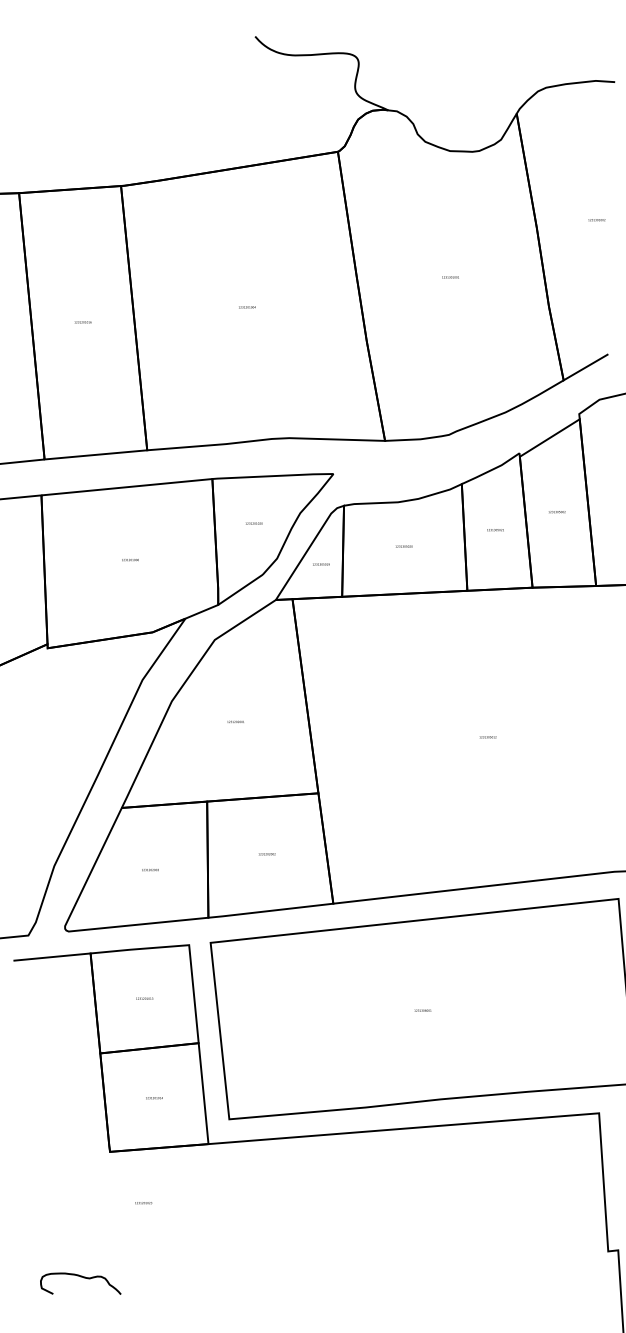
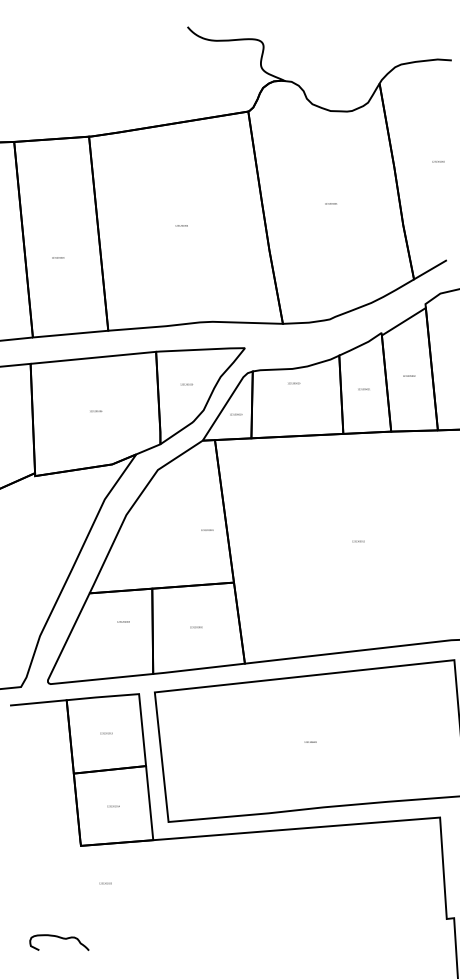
text: (83, 321) -> (58, 257), moved
text: (404, 546) -> (294, 383), moved
text: (236, 720) -> (207, 529), moved
text: (150, 869) -> (123, 621), moved

